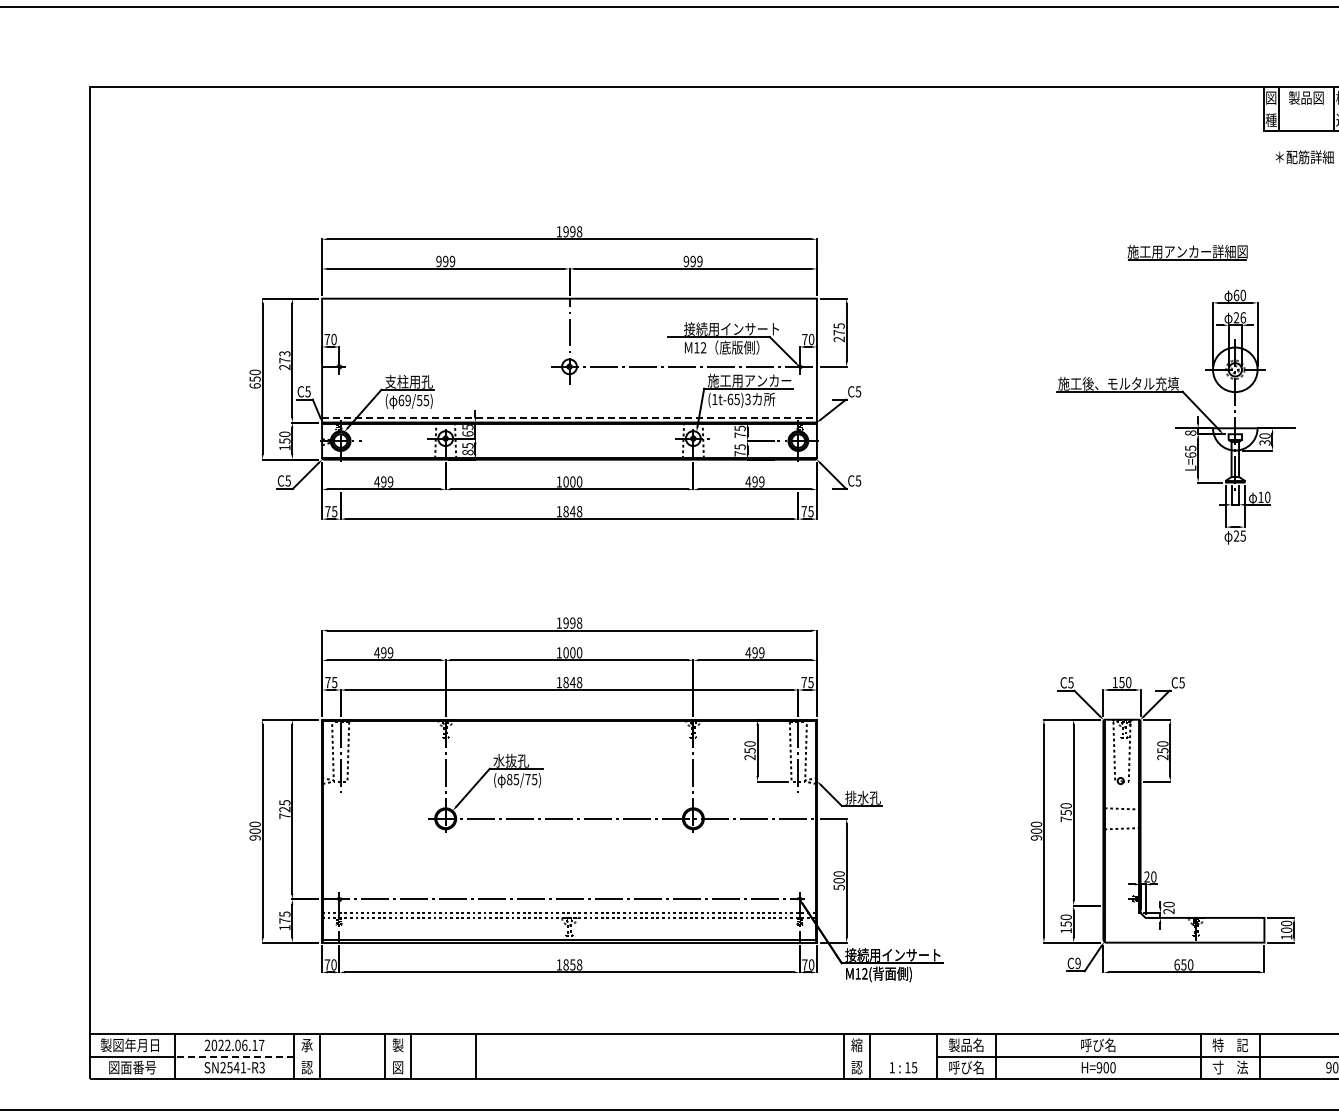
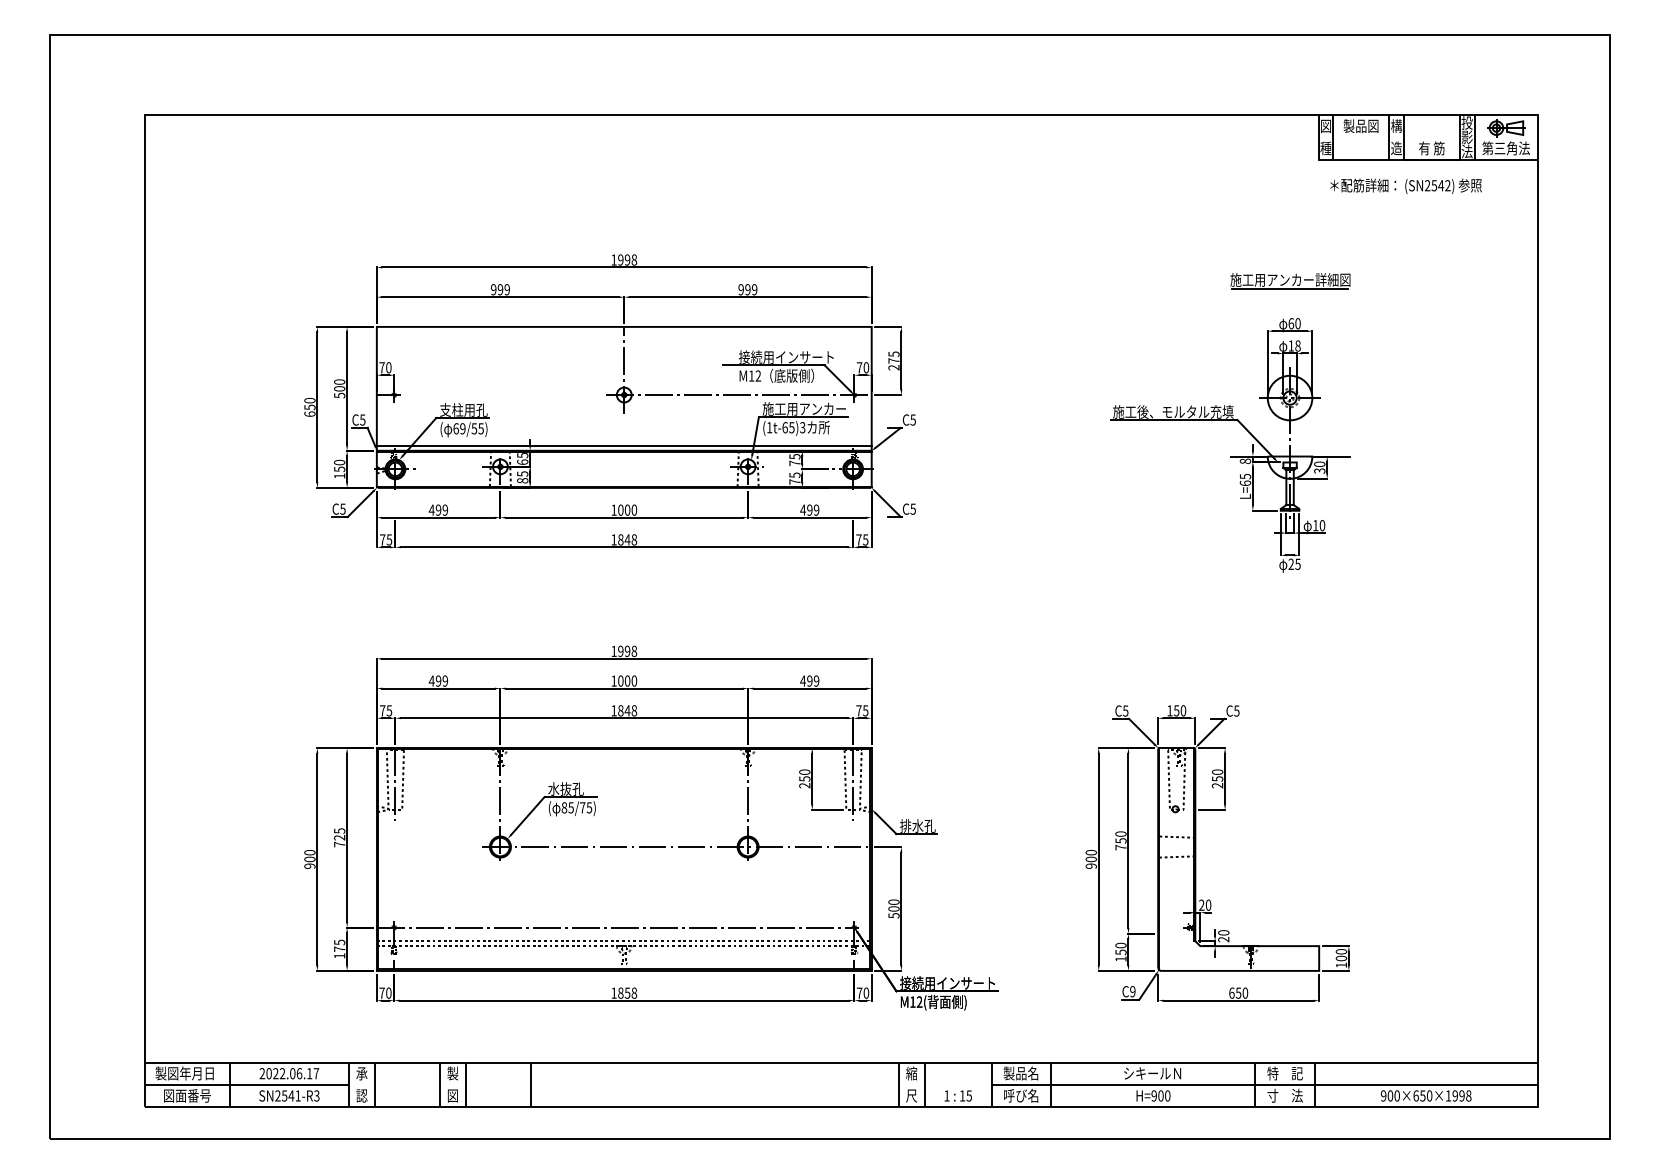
part: (1187, 253) -> (1290, 281), moved
text: (1239, 317) -> (1294, 345), 26 -> 18
text: (284, 360) -> (339, 388), 273 -> 500
line: (569, 417) -> (624, 445), dashed -> solid
text: (1097, 1045) -> (1152, 1073), 呼び名 -> シキールＮ
line: (233, 1056) -> (288, 1084), dashed -> solid
text: (856, 1067) -> (911, 1095), 認 -> 尺

